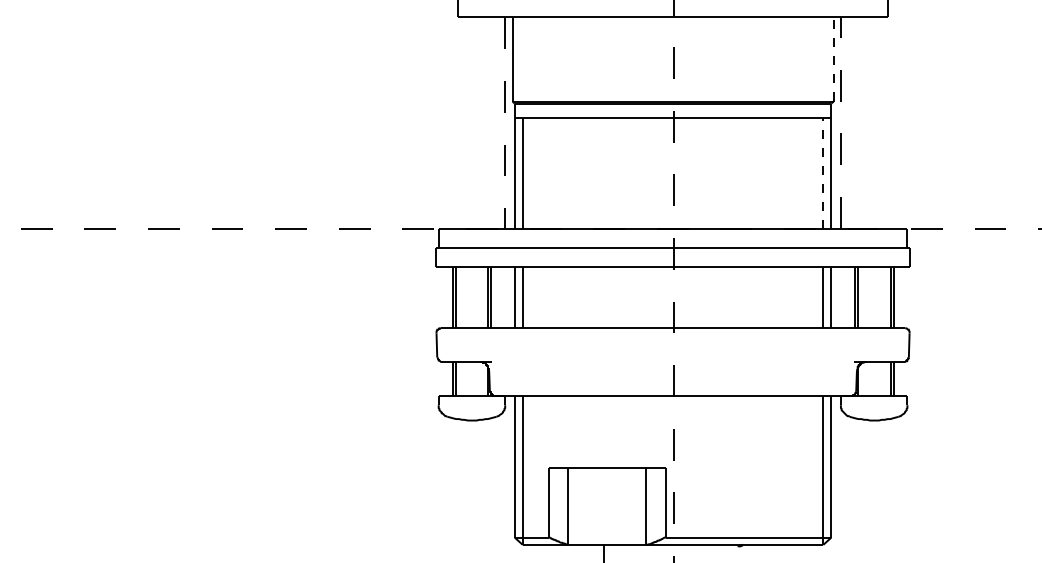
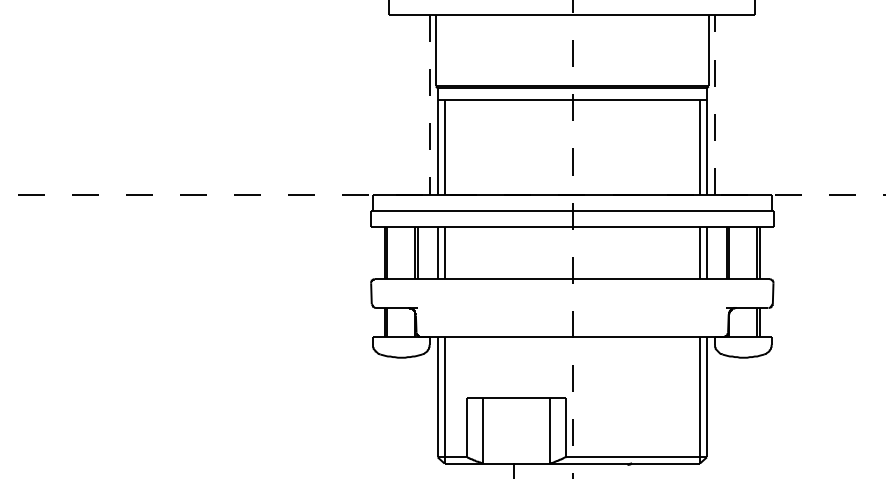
line: (833, 59) -> (708, 50), dashed -> solid
line: (823, 172) -> (700, 146), dashed -> solid

